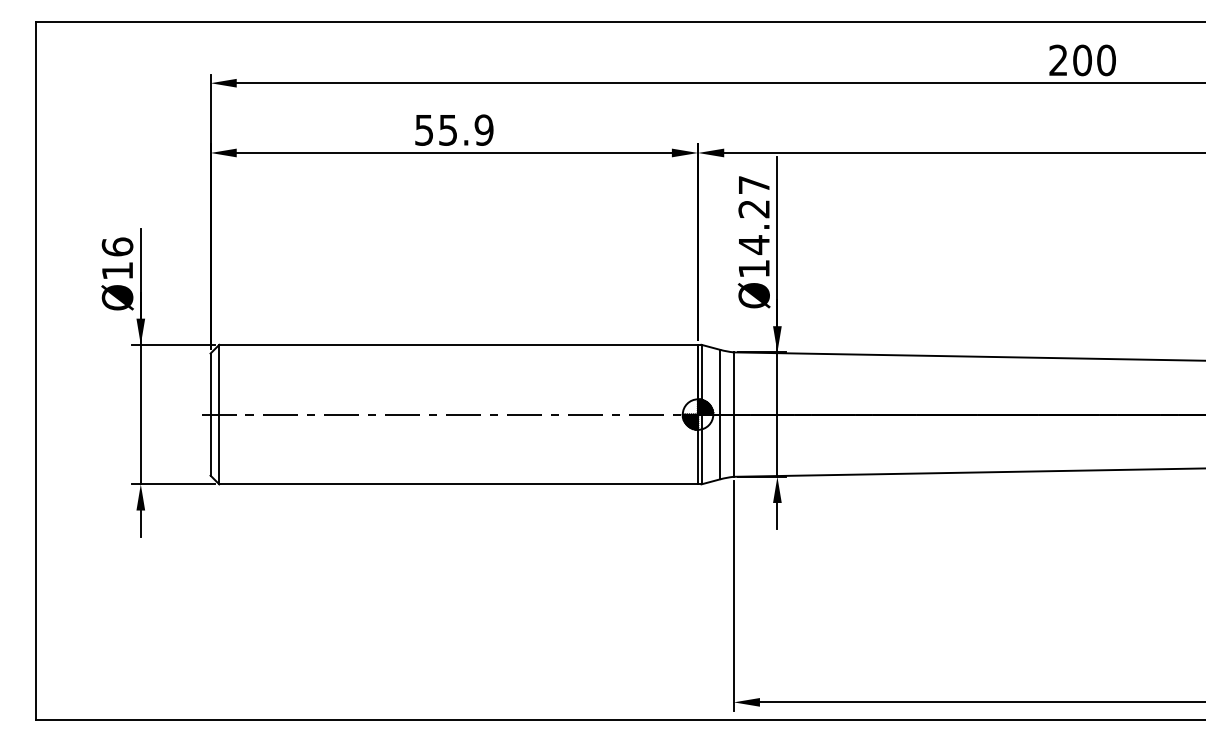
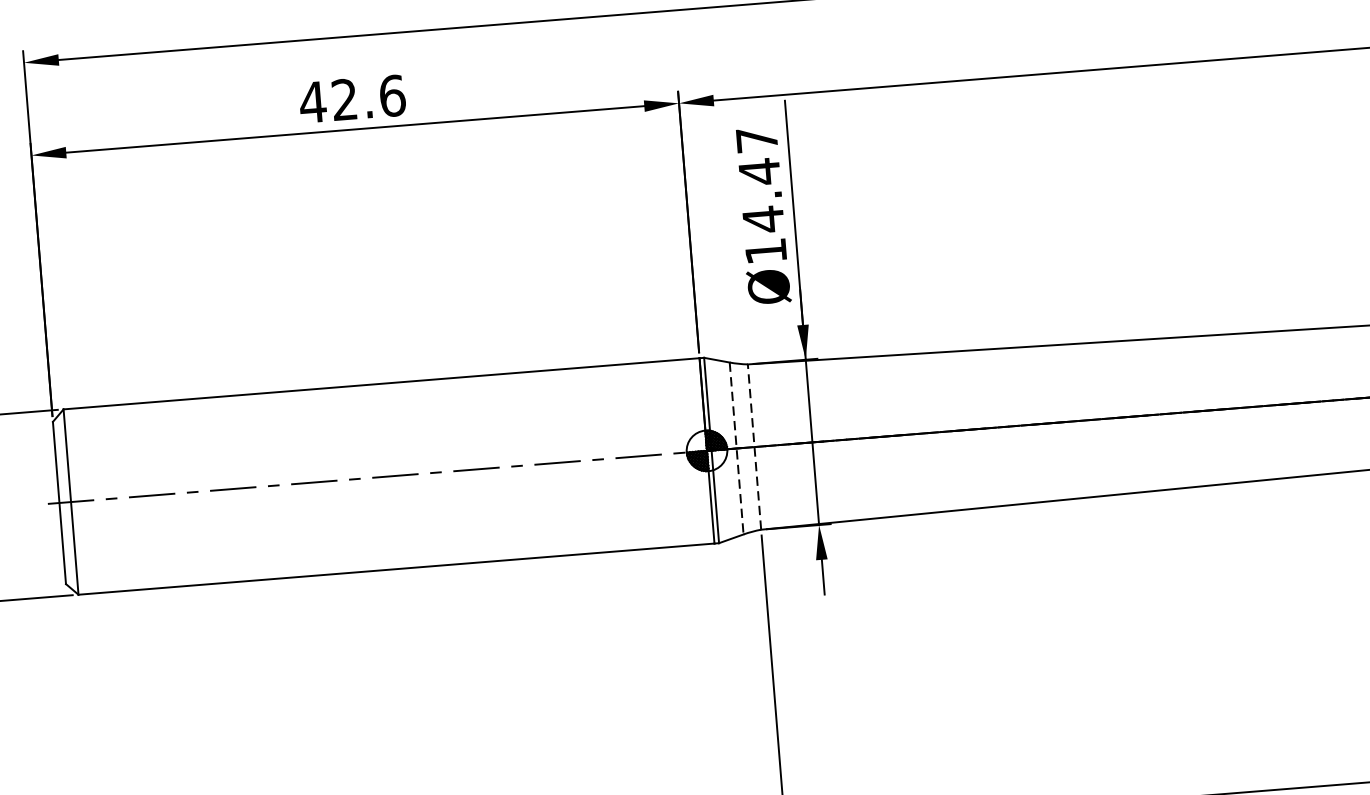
text: (453, 129) -> (351, 98), 55.9 -> 42.6
text: (753, 209) -> (758, 172), Ø14.27 -> Ø14.47
line: (720, 414) -> (736, 448), solid -> dashed
line: (733, 414) -> (754, 446), solid -> dashed

